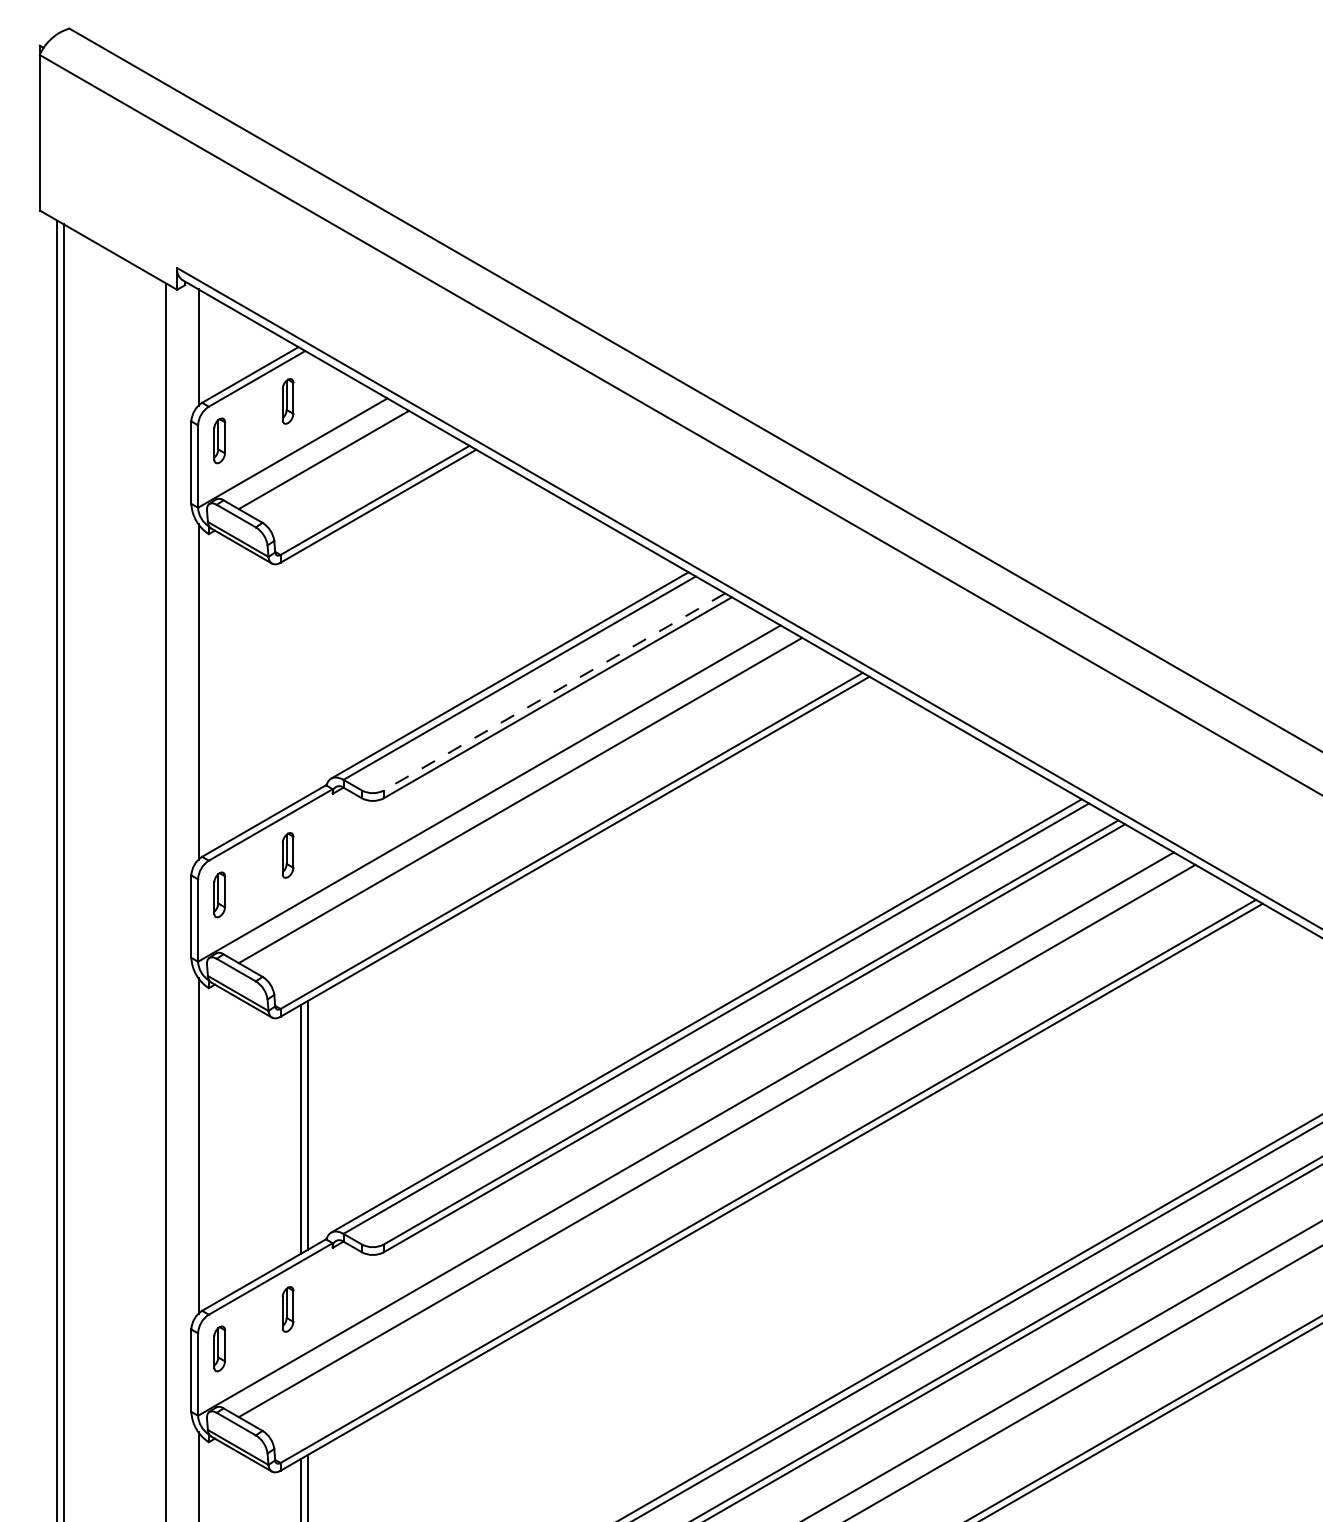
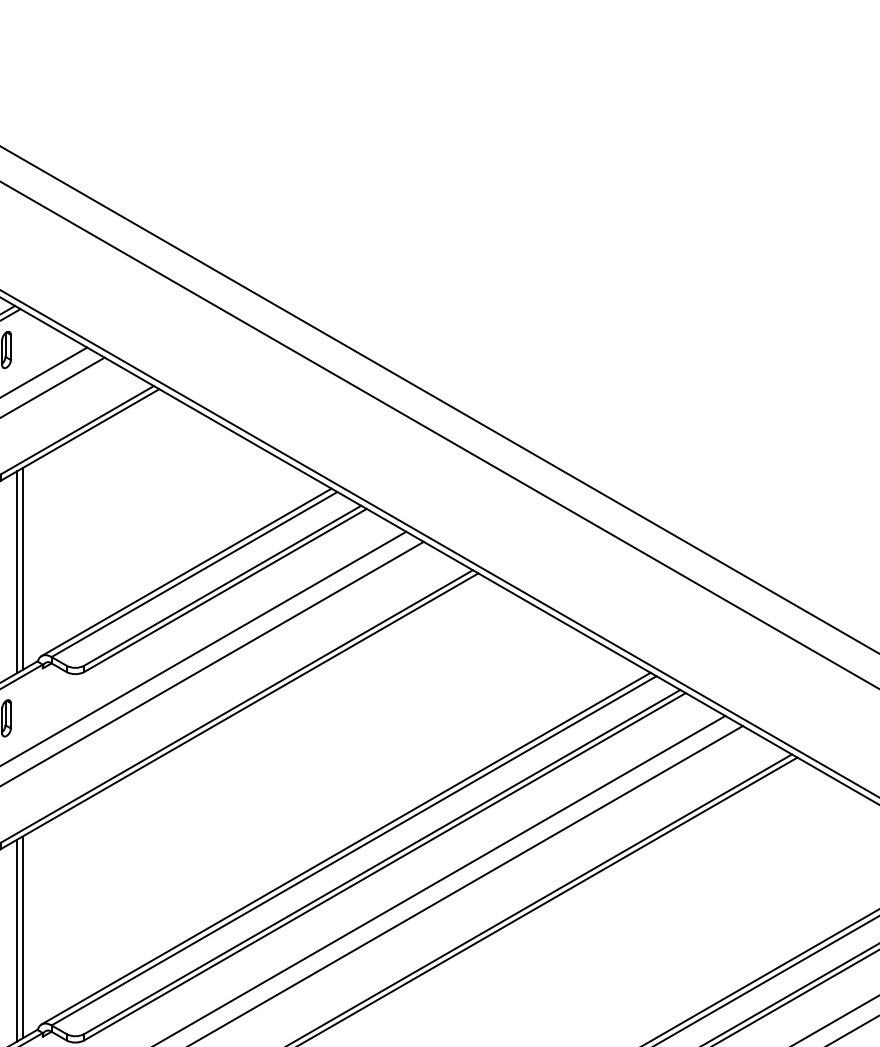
line: (307, 671) -> (22, 569), added
line: (300, 674) -> (16, 571), added
line: (553, 692) -> (221, 586), dashed -> solid

